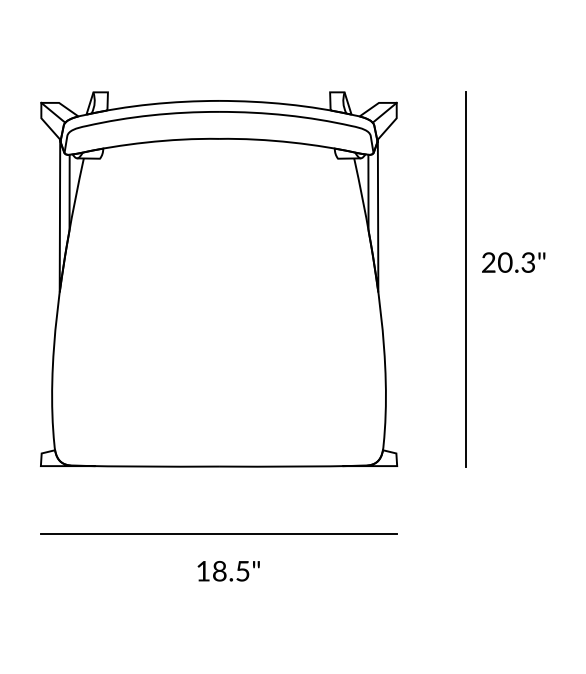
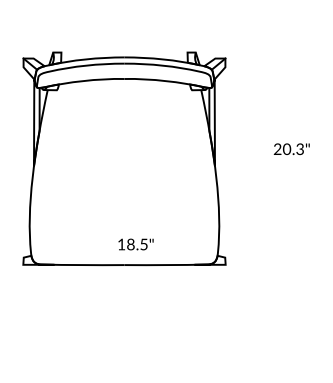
line: (465, 278) -> (264, 158), removed
line: (219, 534) -> (124, 303), removed
text: (227, 571) -> (135, 244), moved

